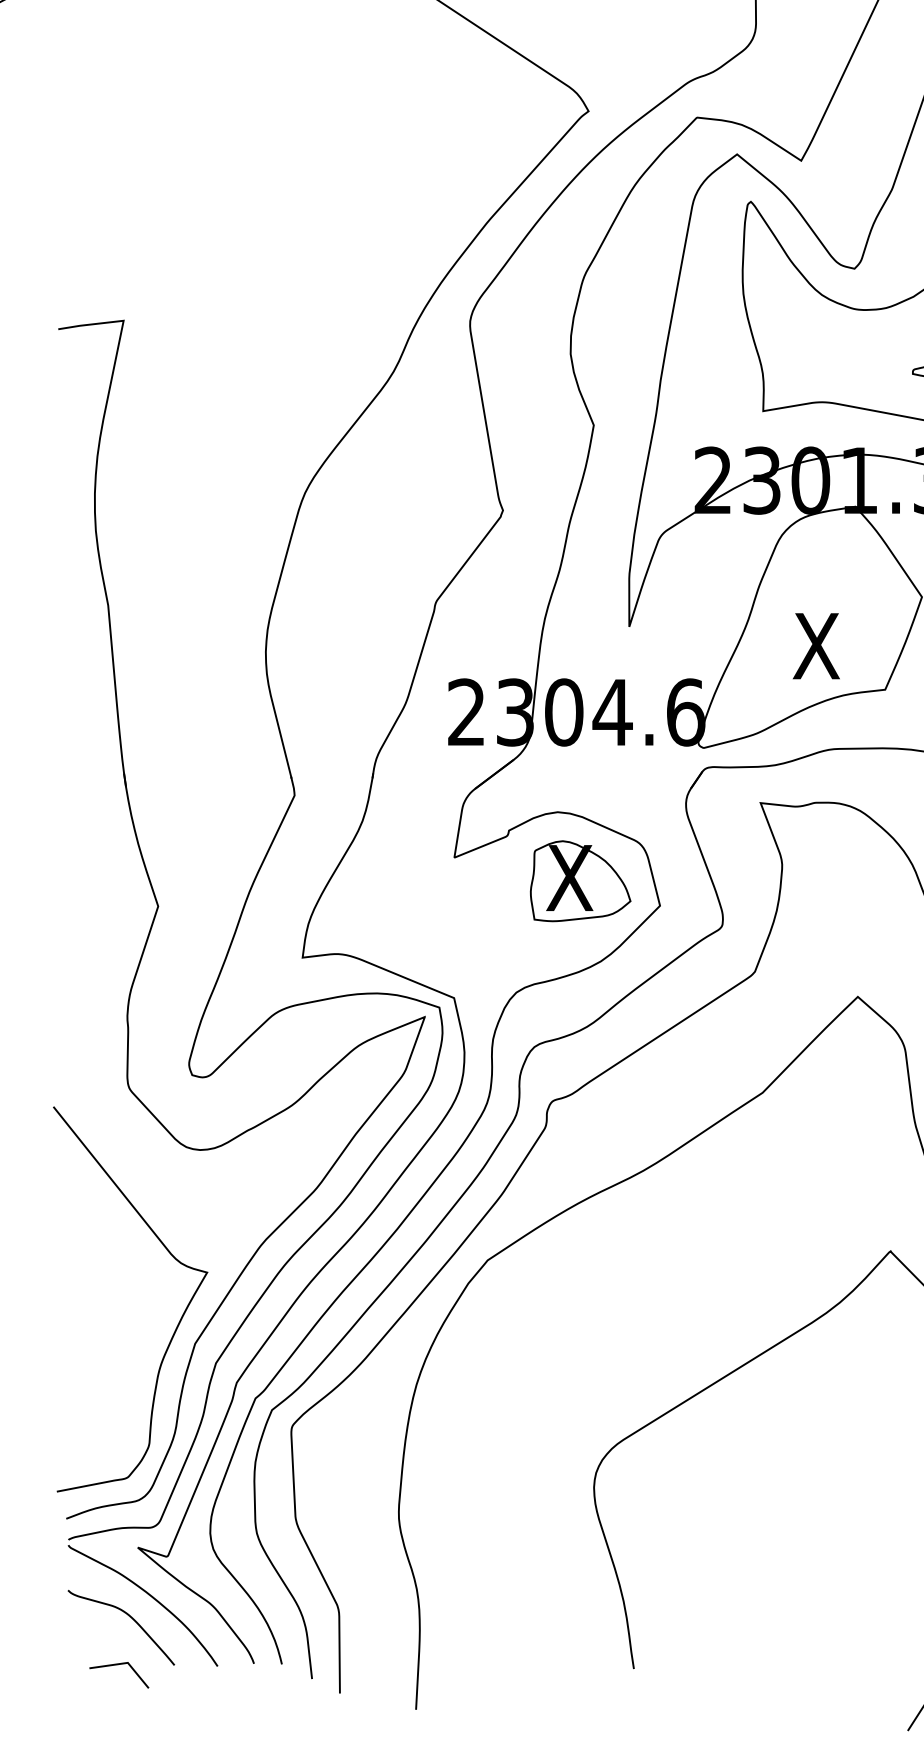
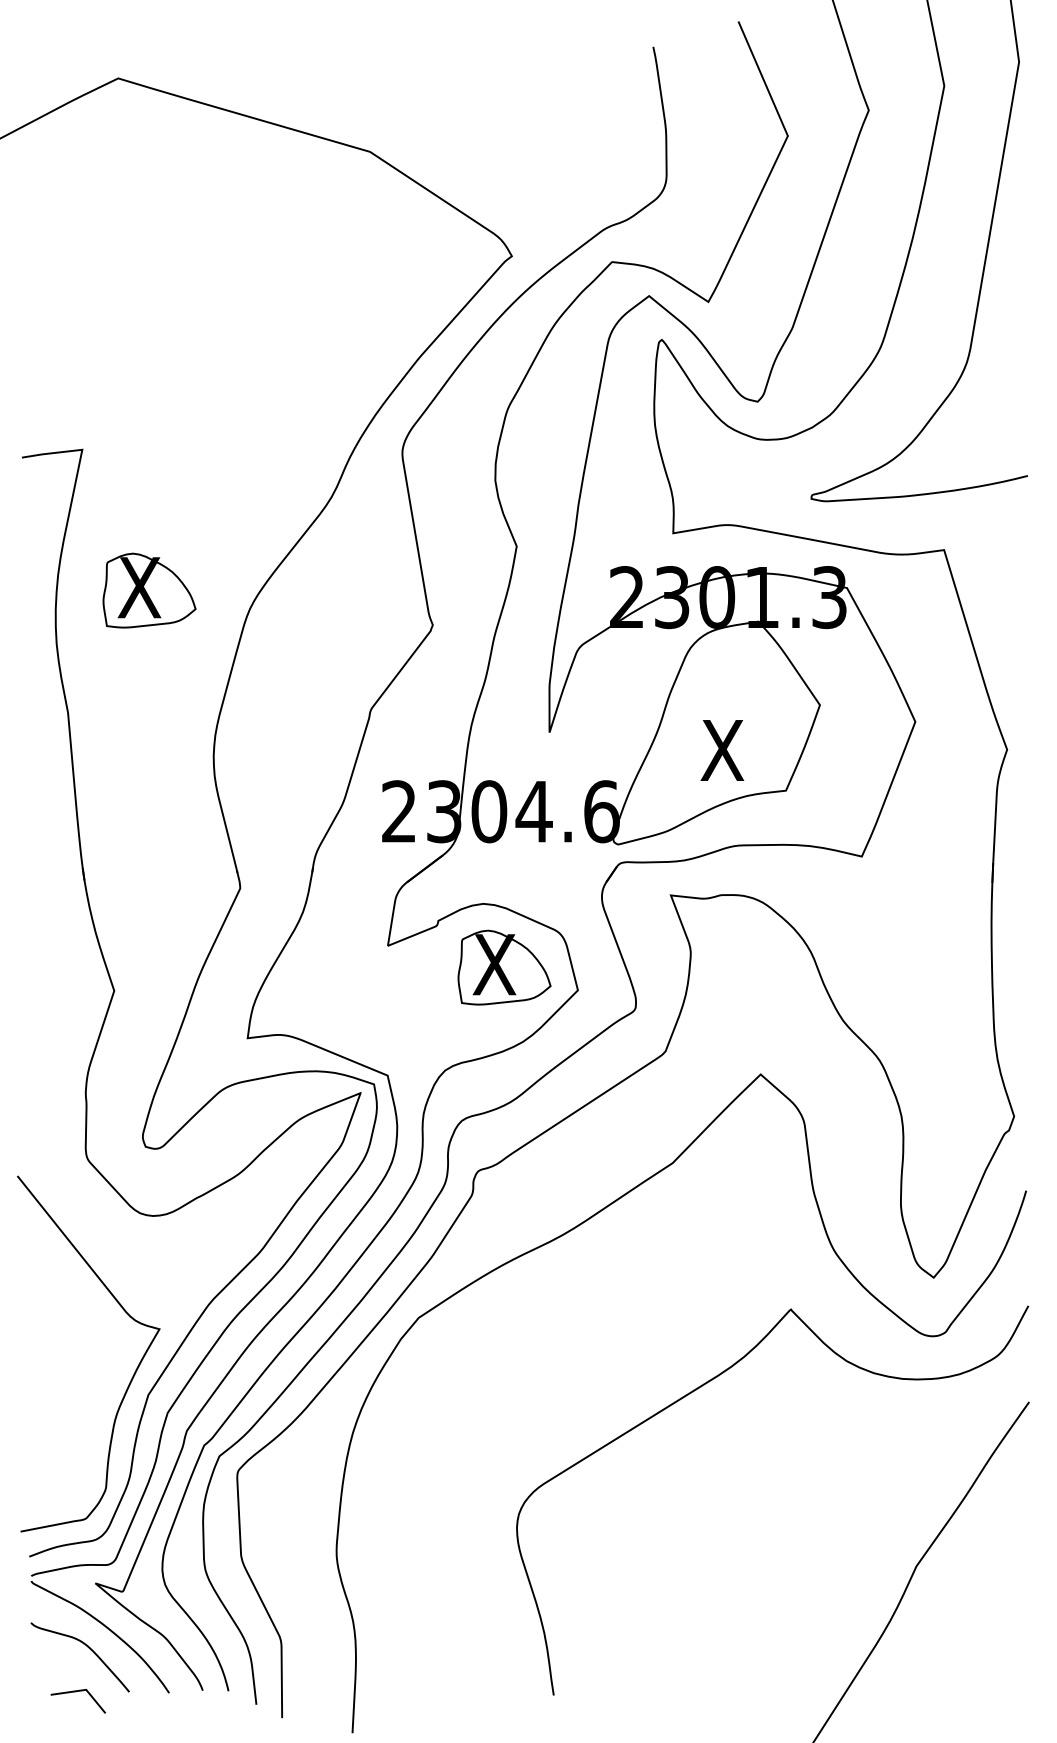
part: (196, 473) -> (149, 590), added

